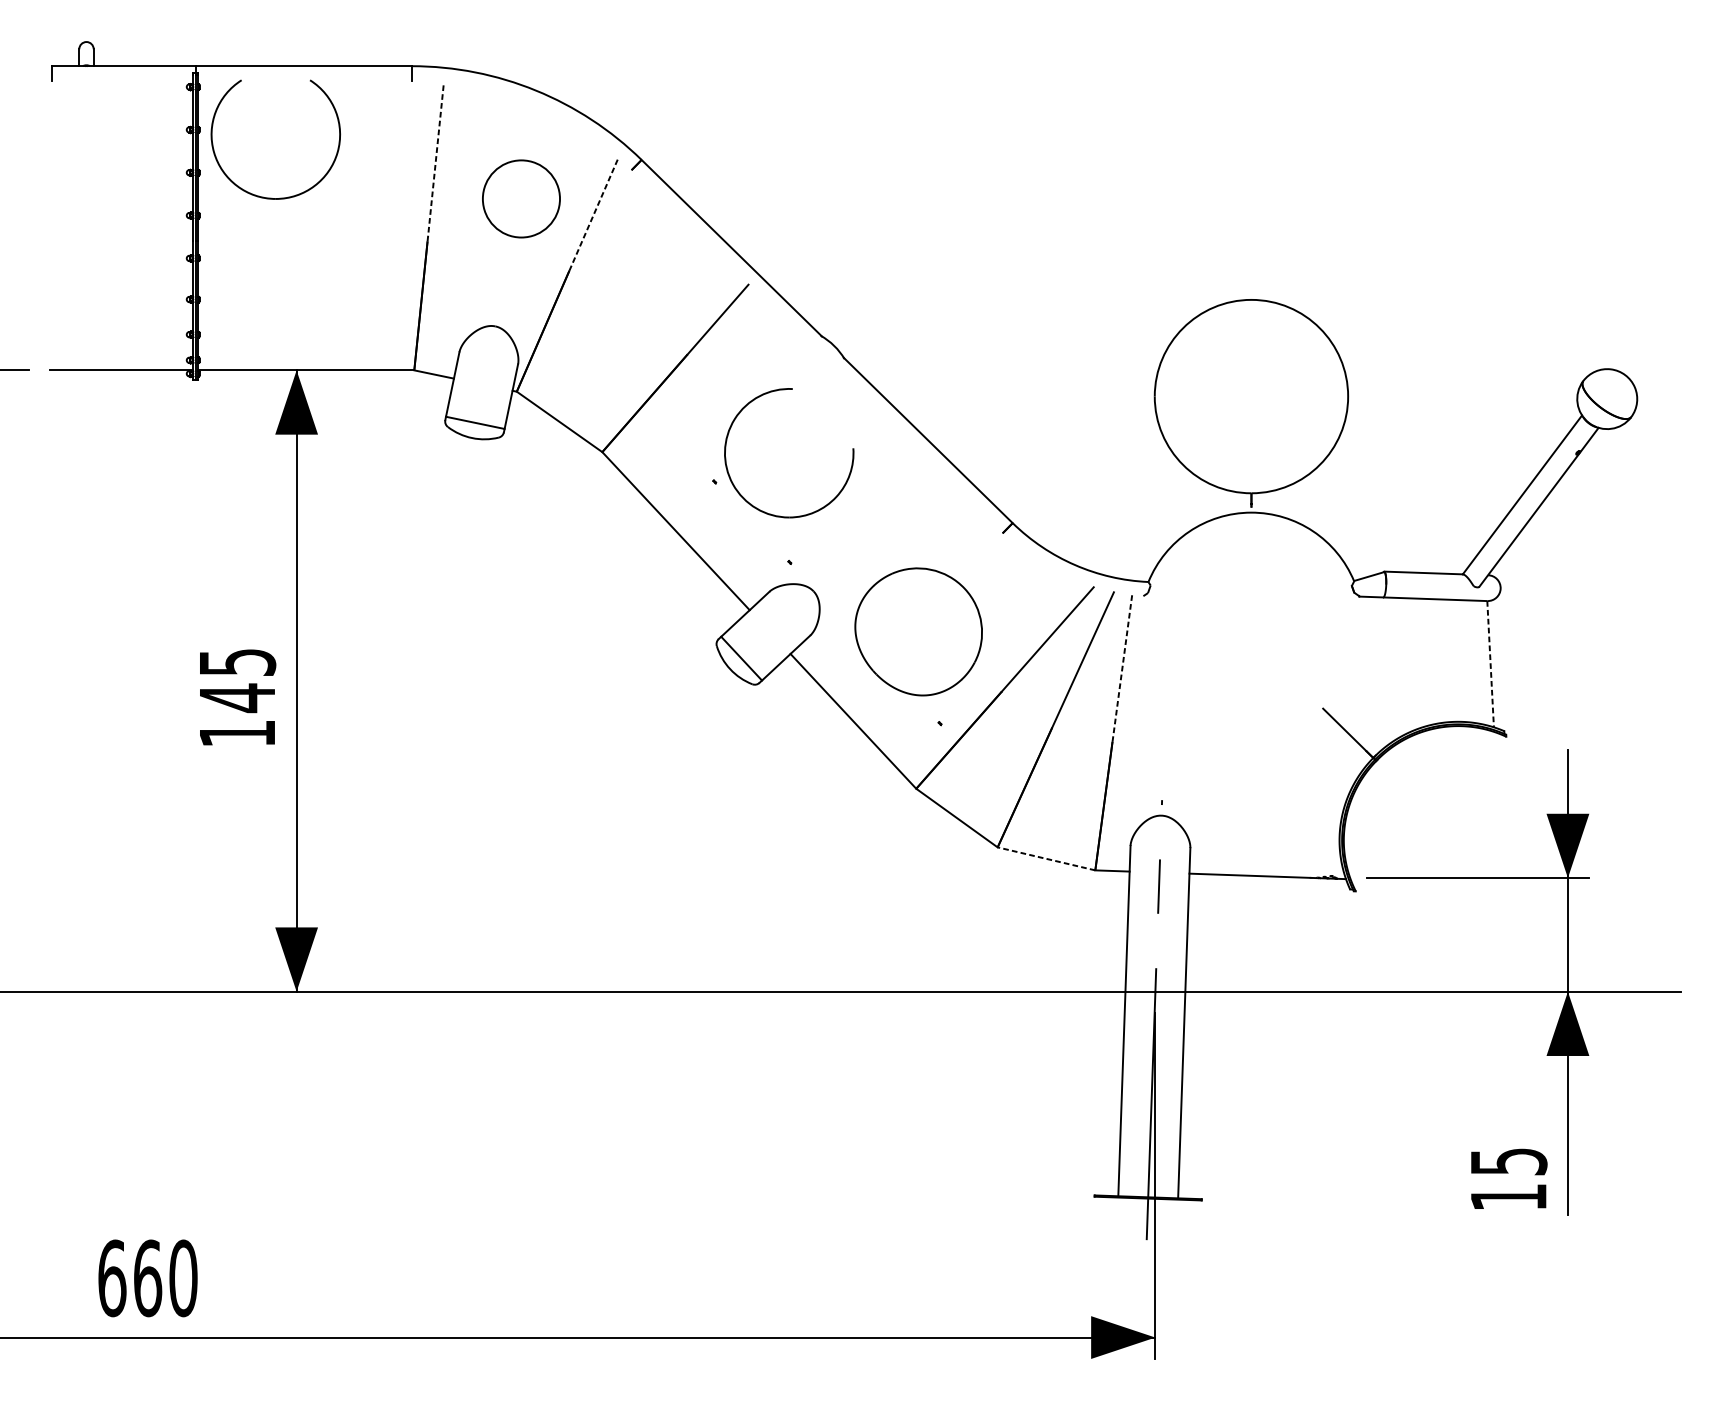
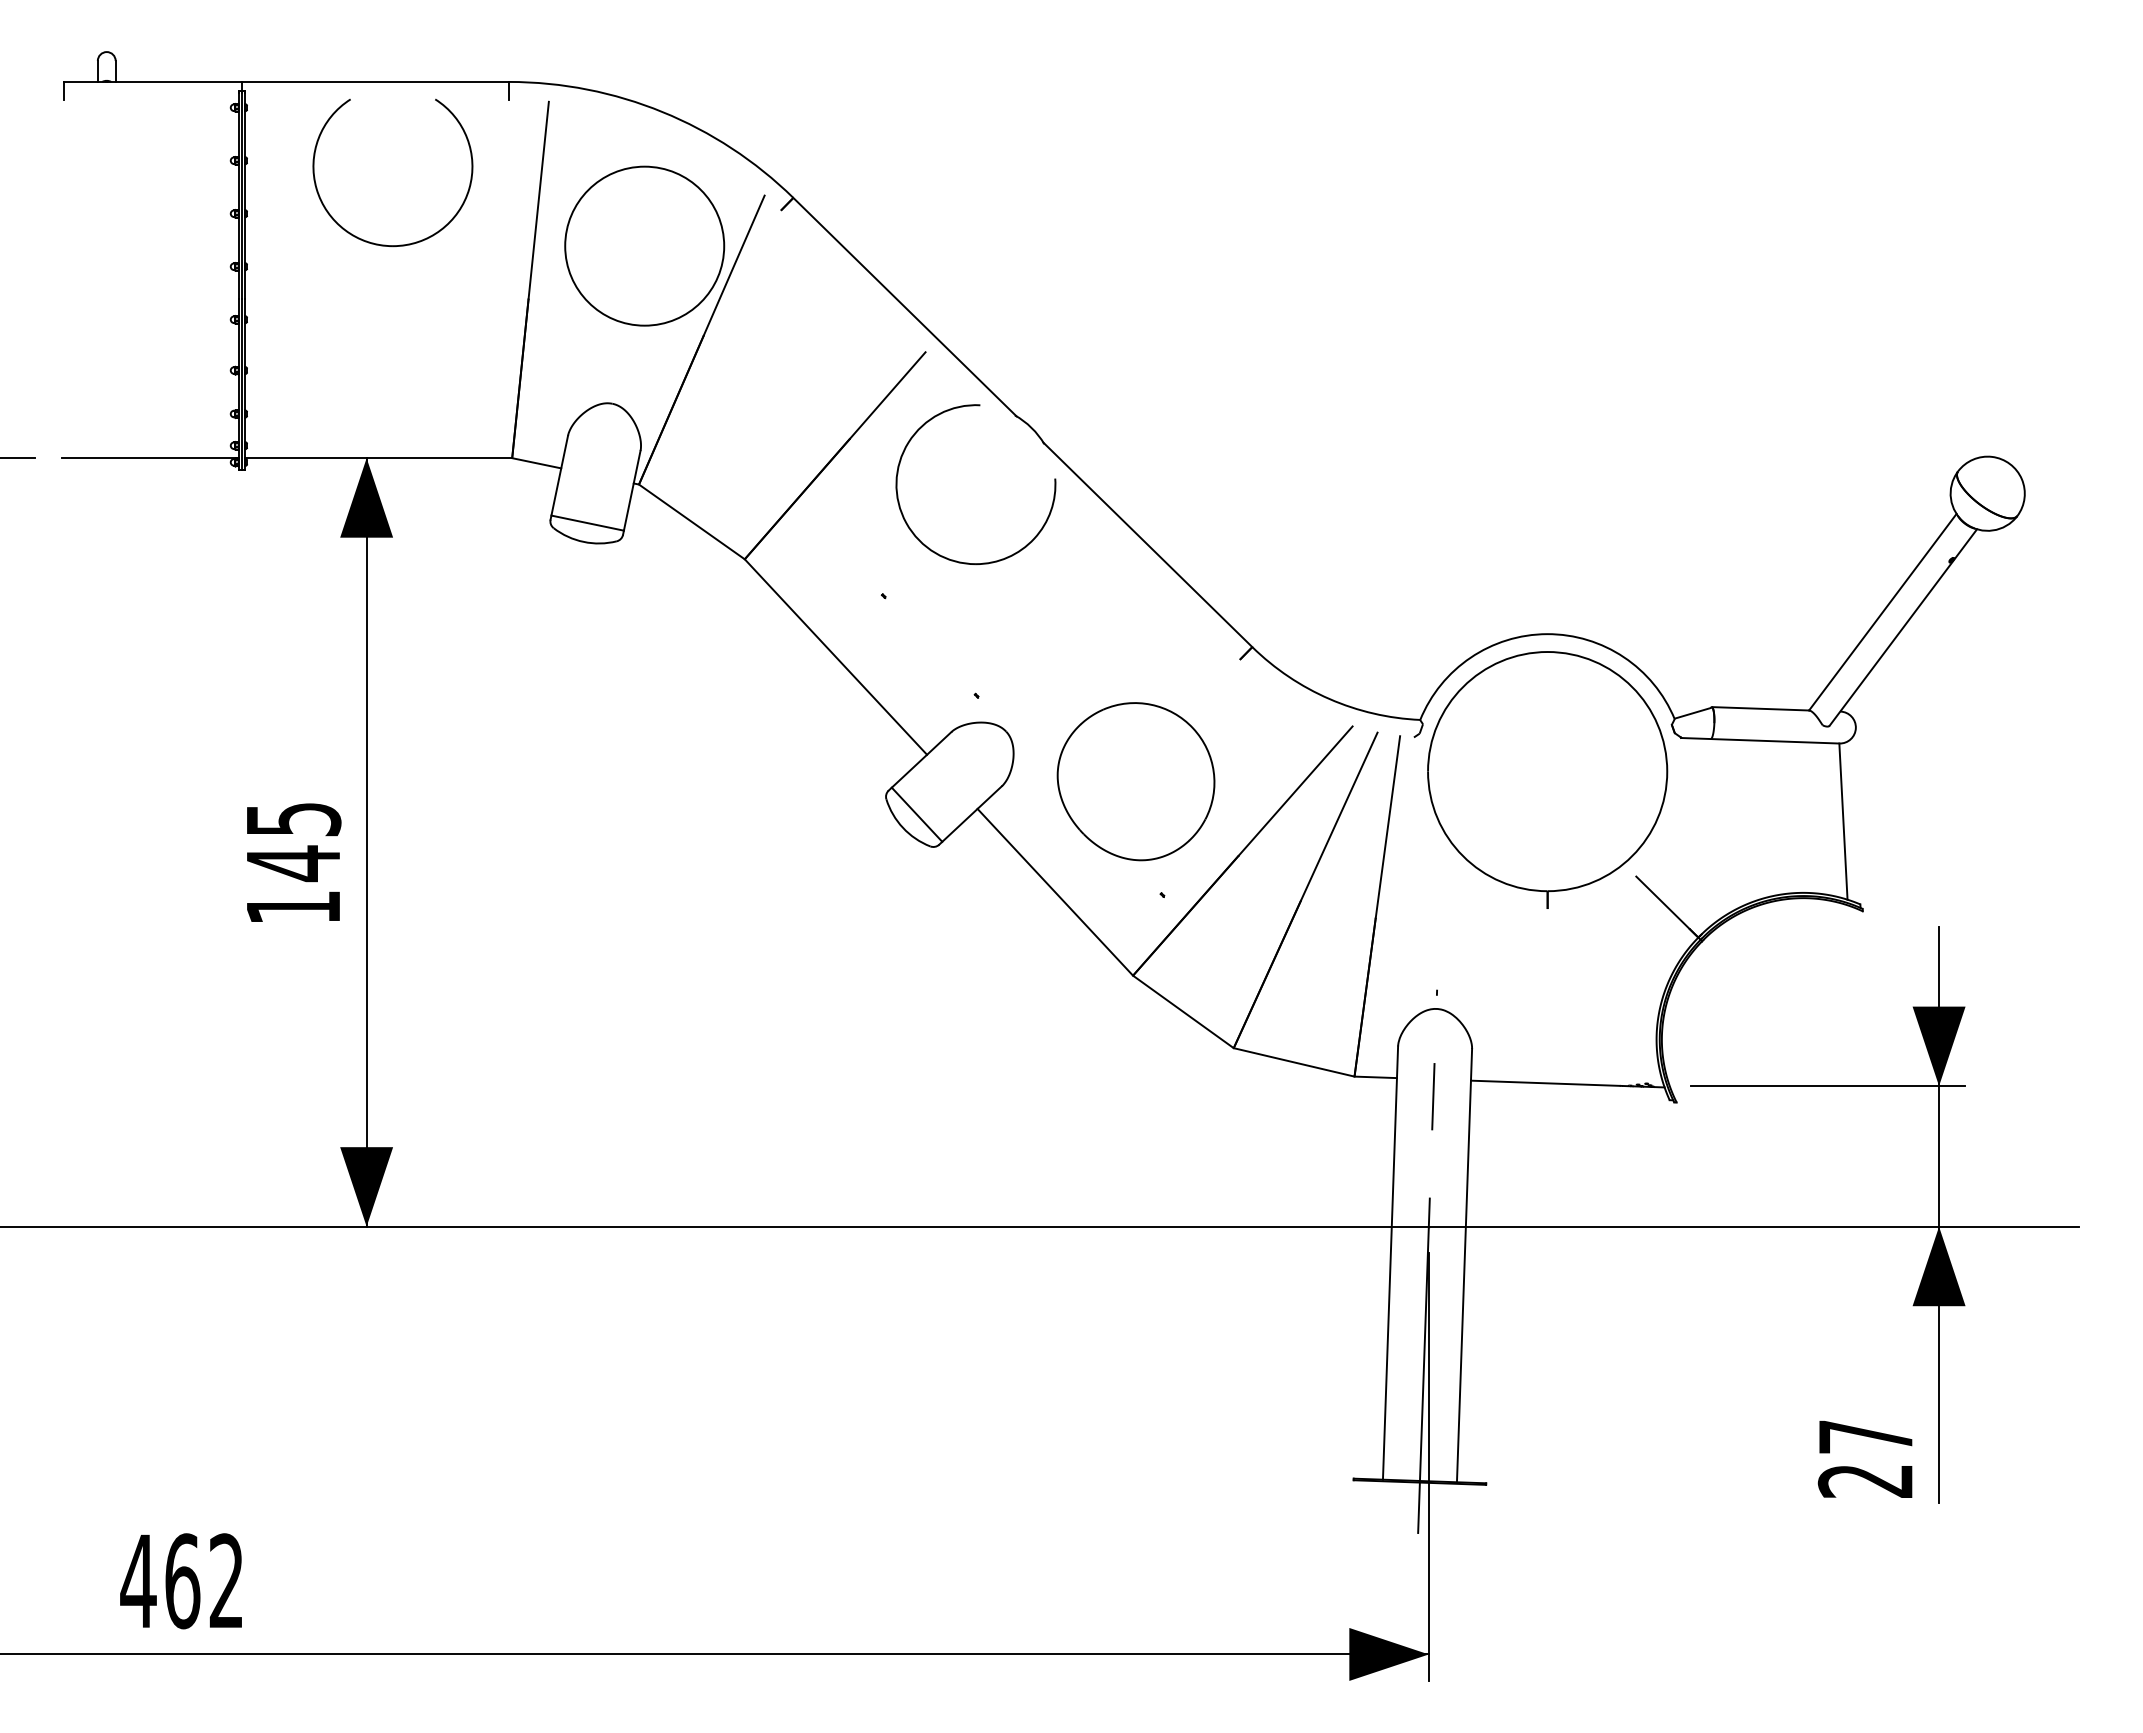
line: (435, 162) -> (538, 200), dashed -> solid
part: (269, 197) -> (385, 244), moved
circle: (521, 198) -> (644, 245), size x1.67
line: (594, 213) -> (734, 264), dashed -> solid
part: (1251, 402) -> (1547, 779), moved
part: (739, 414) -> (914, 436), moved
line: (1490, 664) -> (1843, 822), dashed -> solid
line: (1121, 668) -> (1387, 826), dashed -> solid
line: (1045, 858) -> (1293, 1062), dashed -> solid
text: (1508, 1179) -> (1865, 1458), 15 -> 27
text: (147, 1278) -> (182, 1581), 660 -> 462

